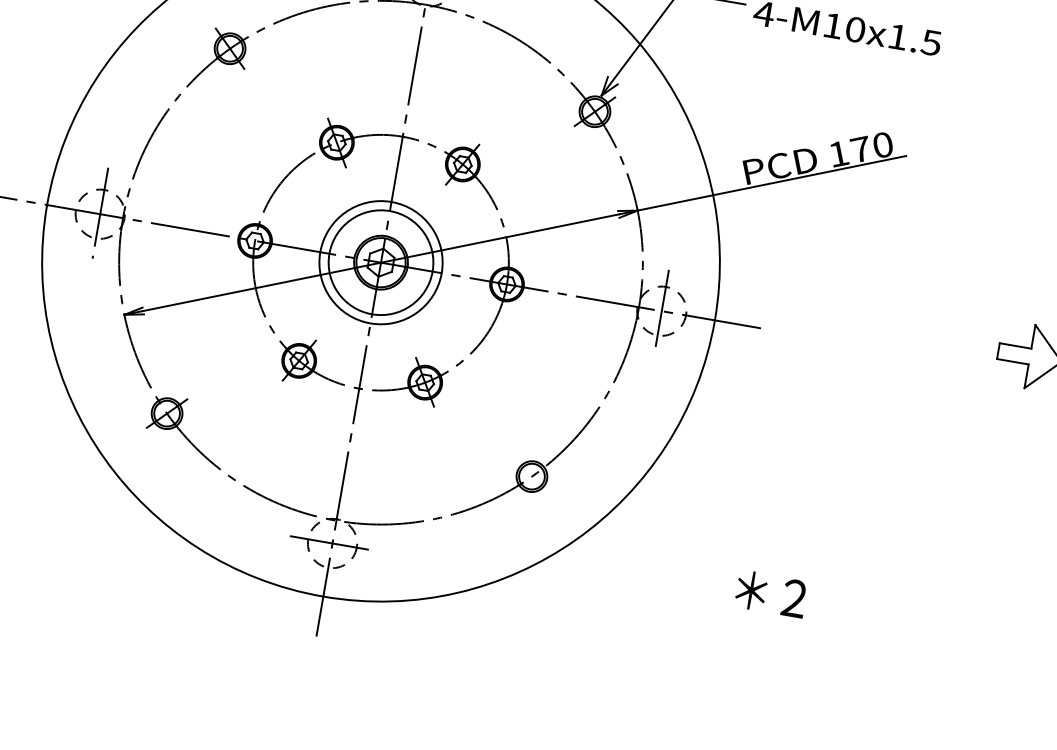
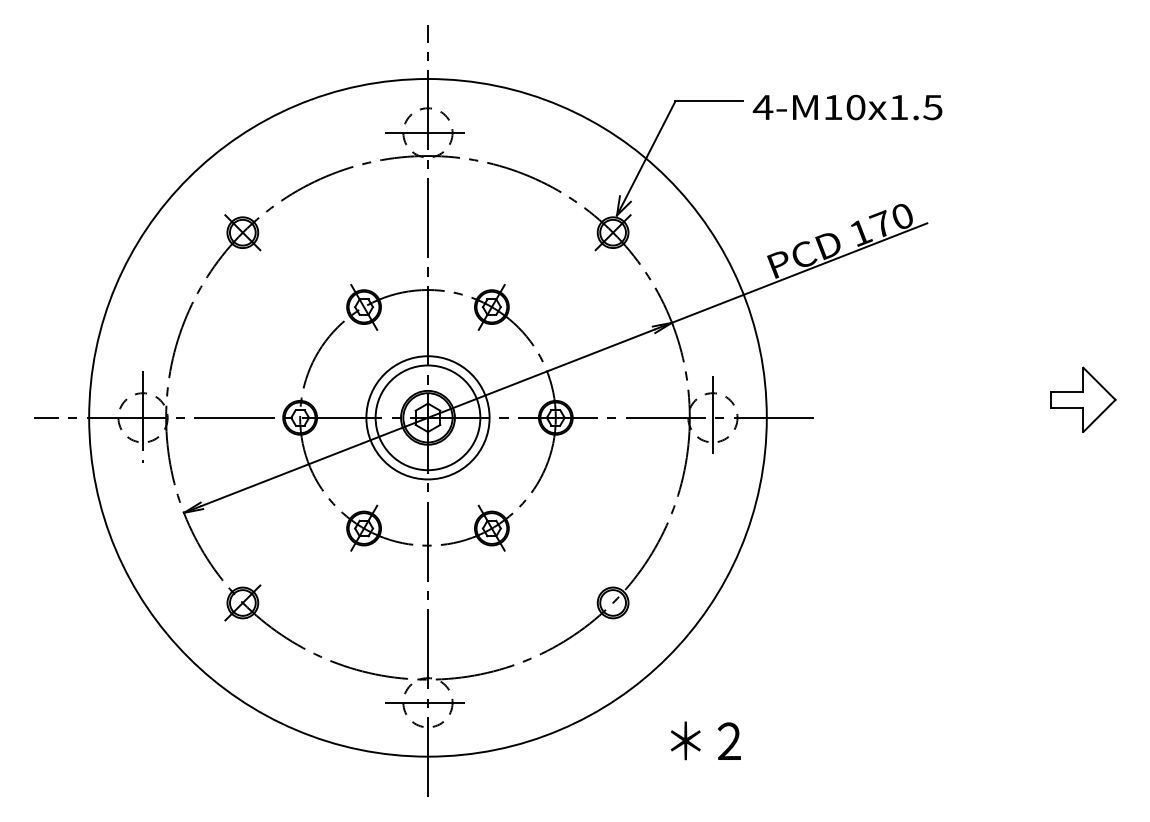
text: (770, 593) -> (705, 740), moved

